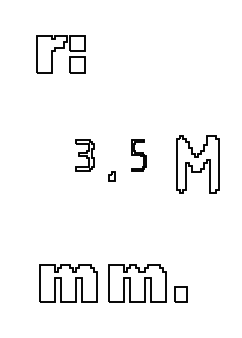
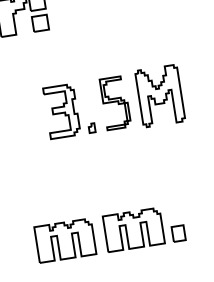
part: (84, 155) -> (61, 111), size x1.67
part: (138, 155) -> (114, 103), size x1.67
part: (197, 164) -> (159, 96), moved

